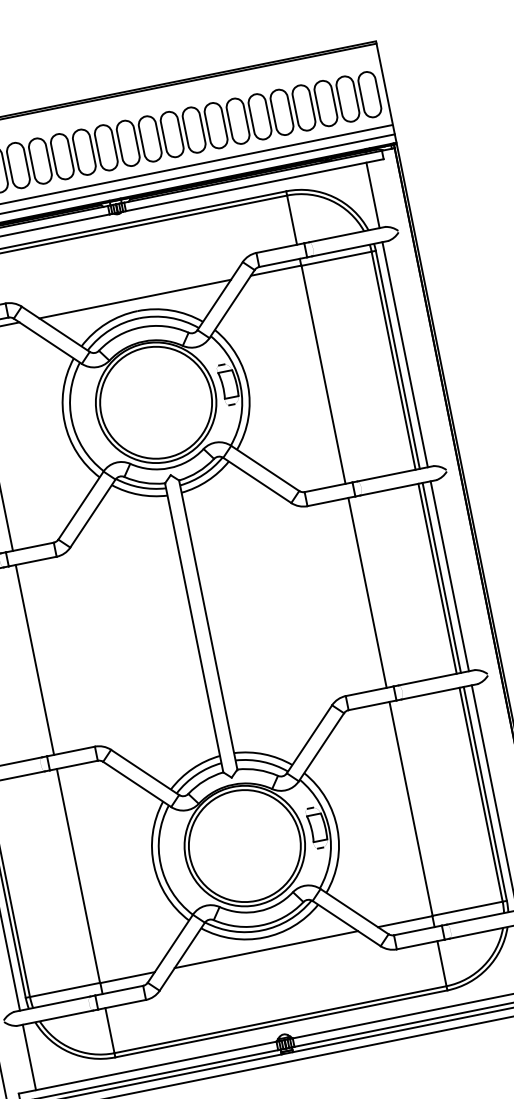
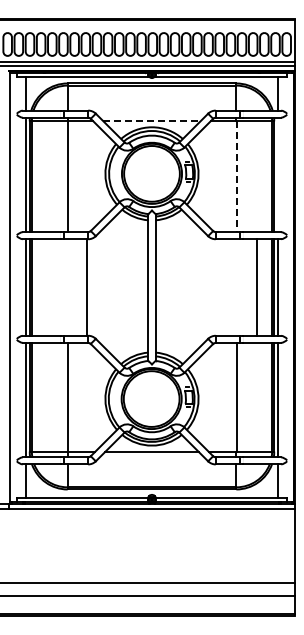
line: (134, 299) -> (151, 121), solid -> dashed
line: (405, 353) -> (278, 174), removed
line: (323, 376) -> (236, 177), solid -> dashed
line: (367, 592) -> (256, 287), moved
line: (34, 659) -> (86, 287), moved

